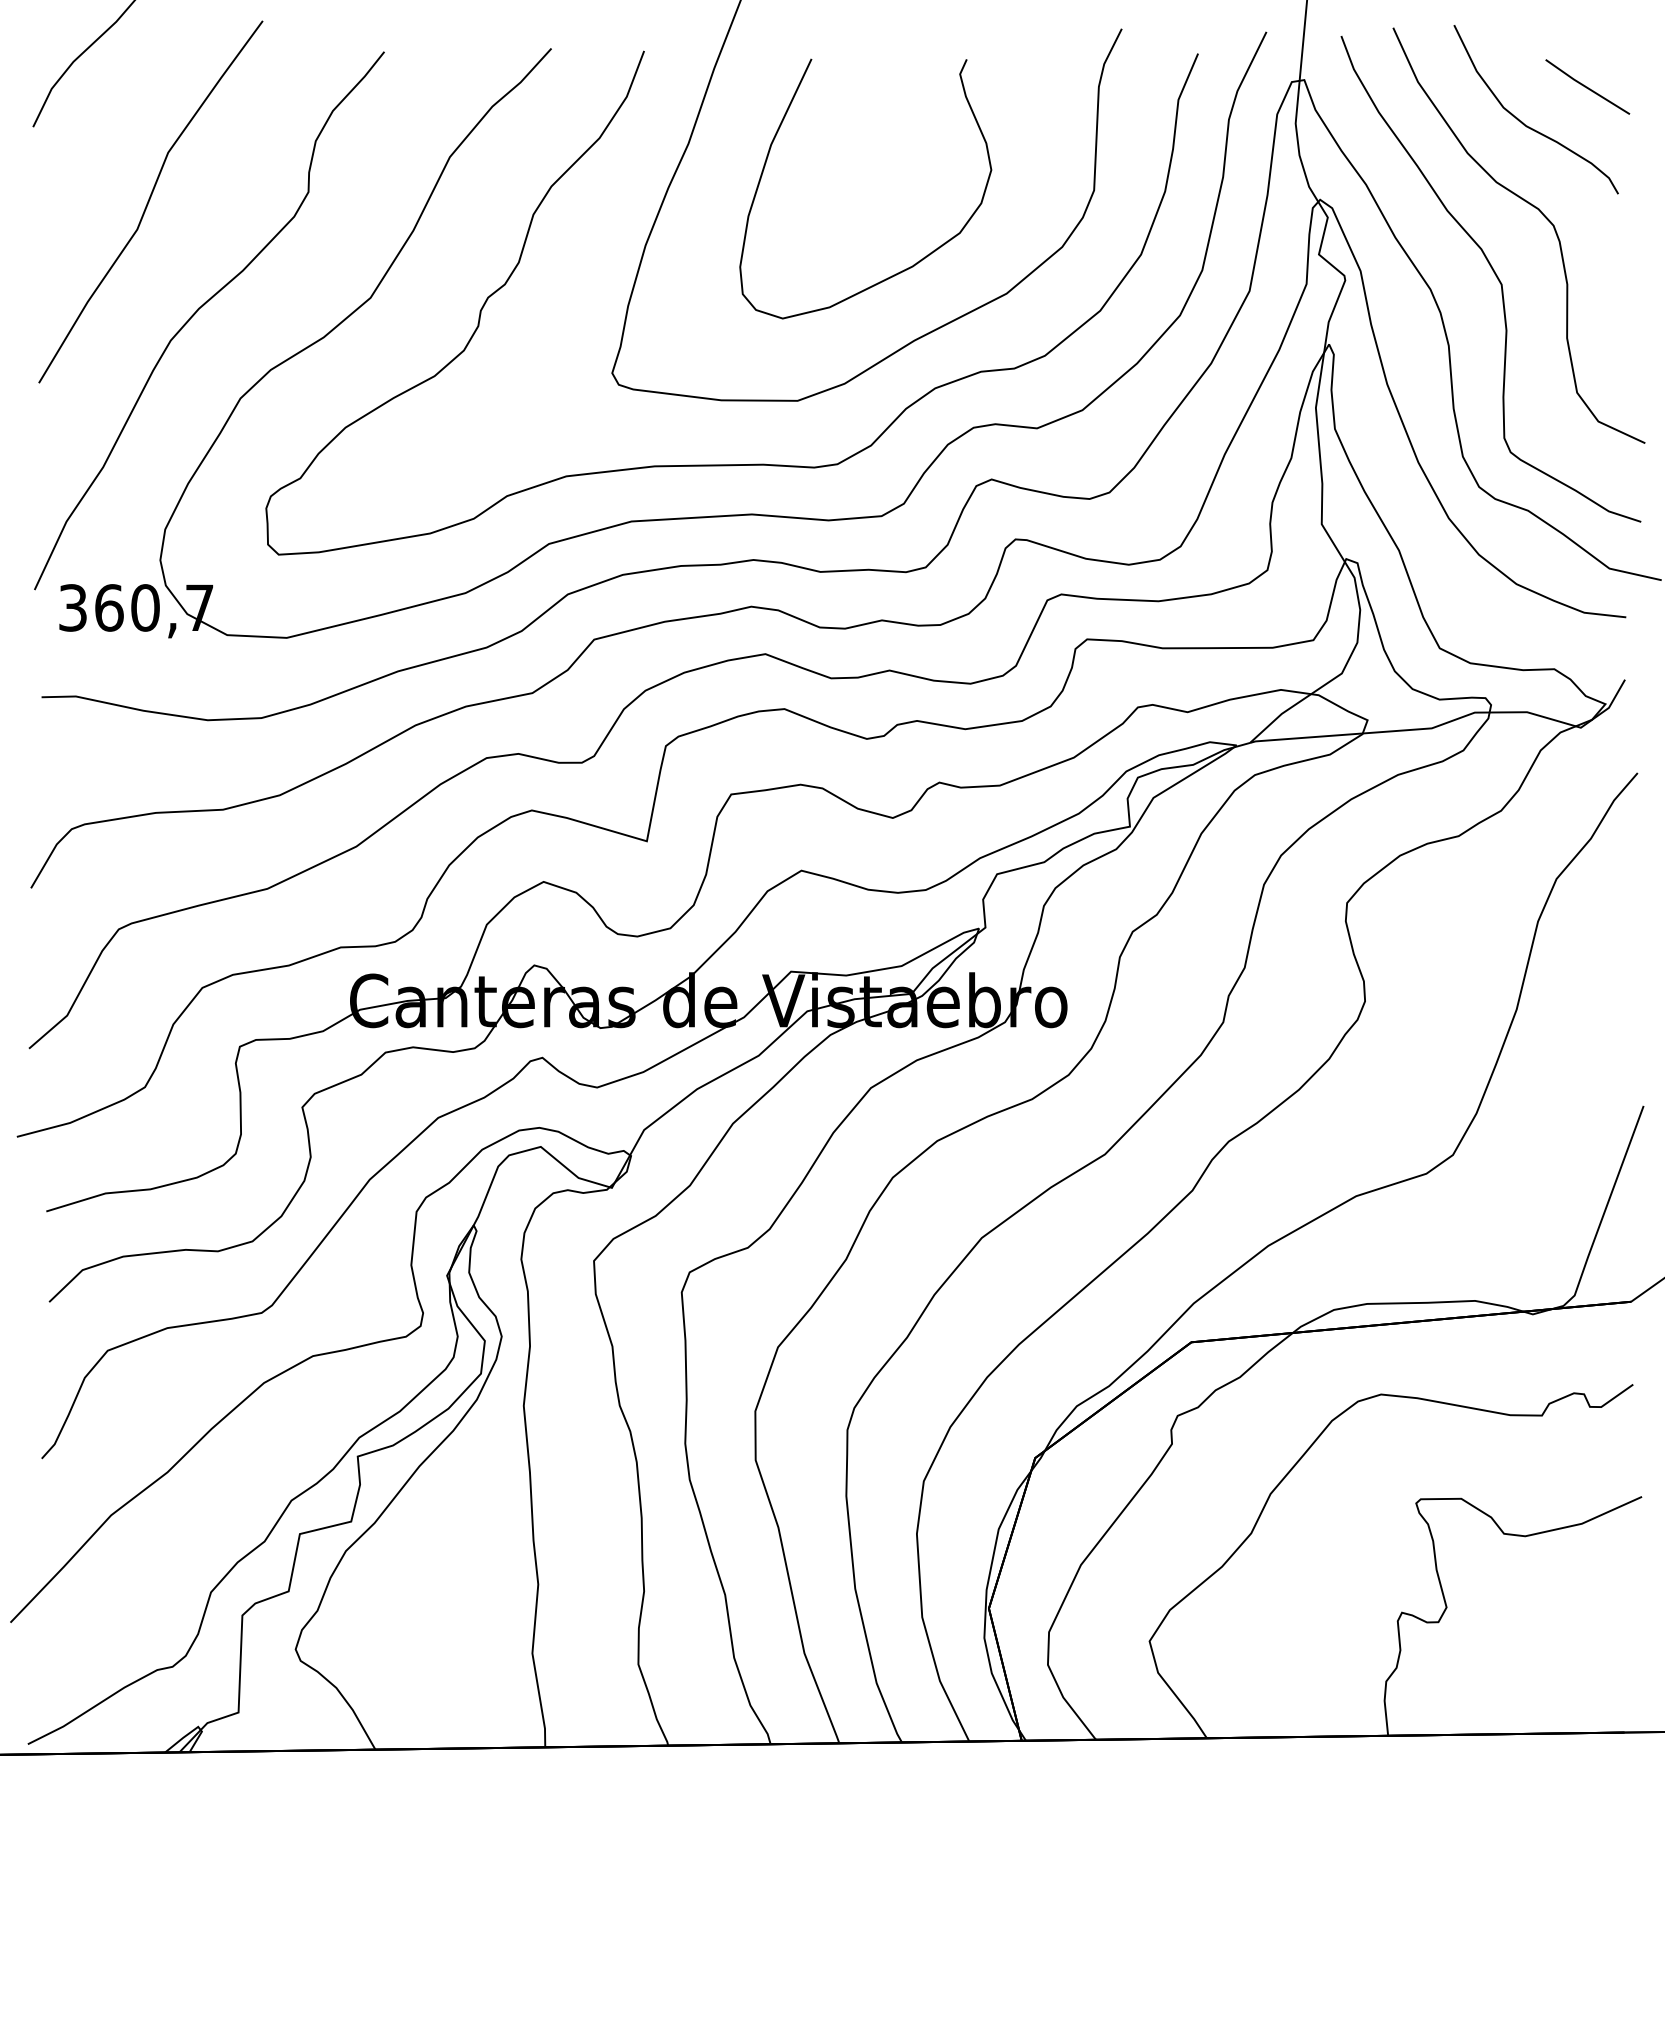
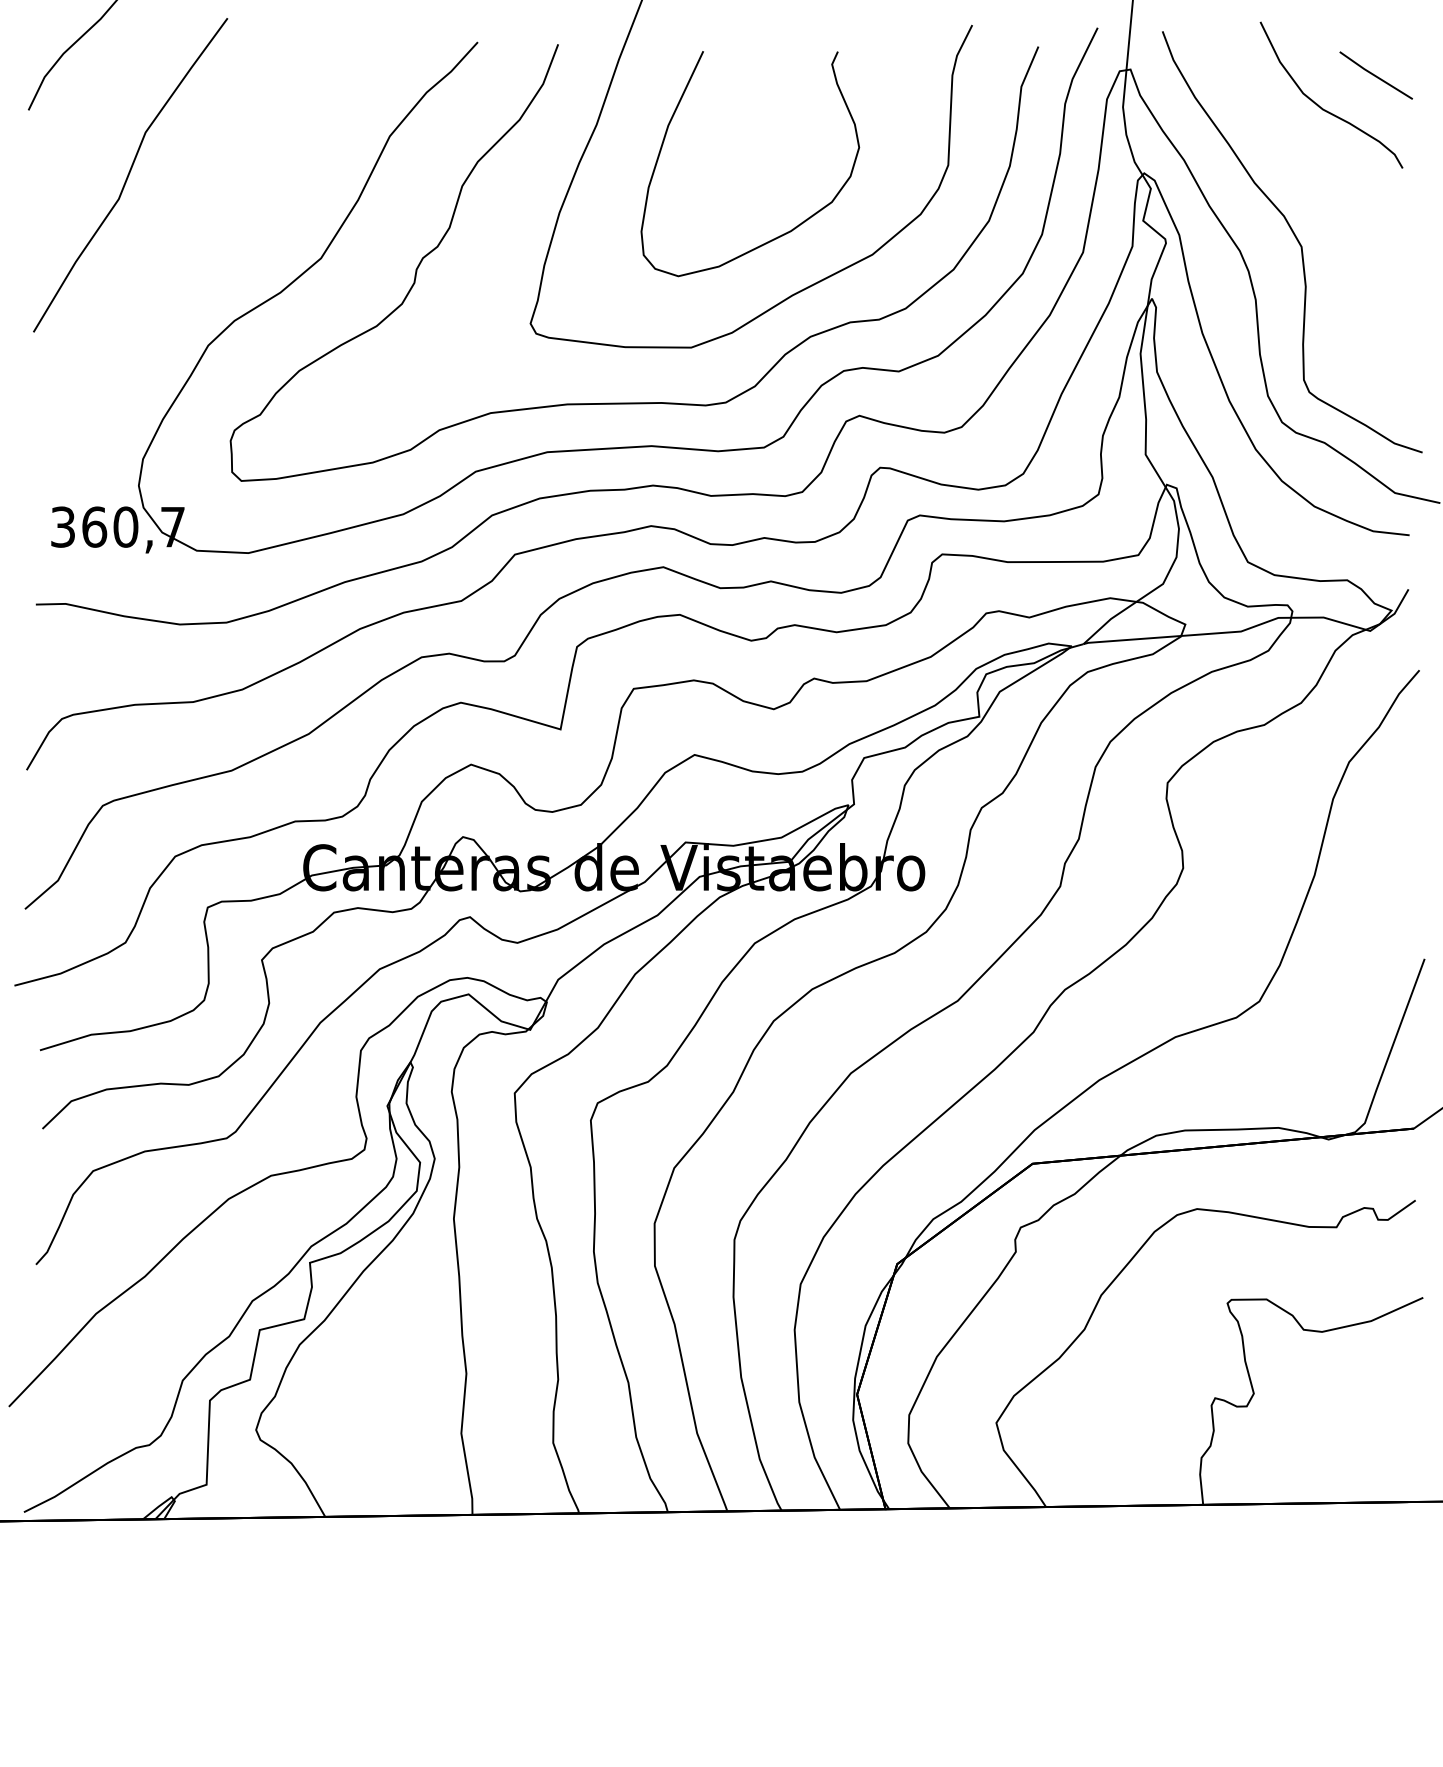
curve: (1543, 216) -> (1337, 187), removed
curve: (196, 313) -> (170, 271), removed

